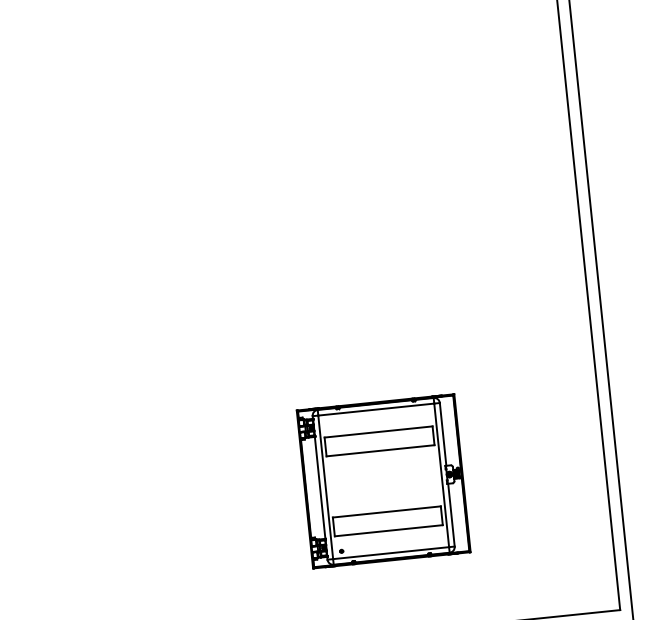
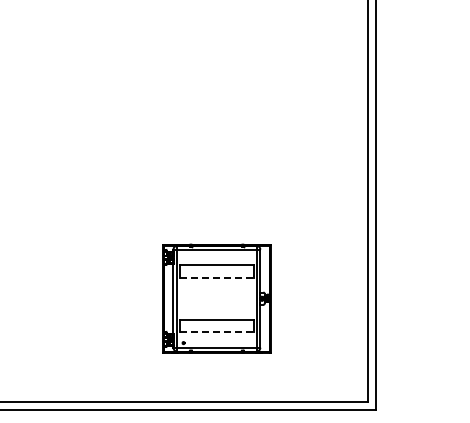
line: (379, 450) -> (216, 277), solid -> dashed
line: (388, 530) -> (216, 332), solid -> dashed

